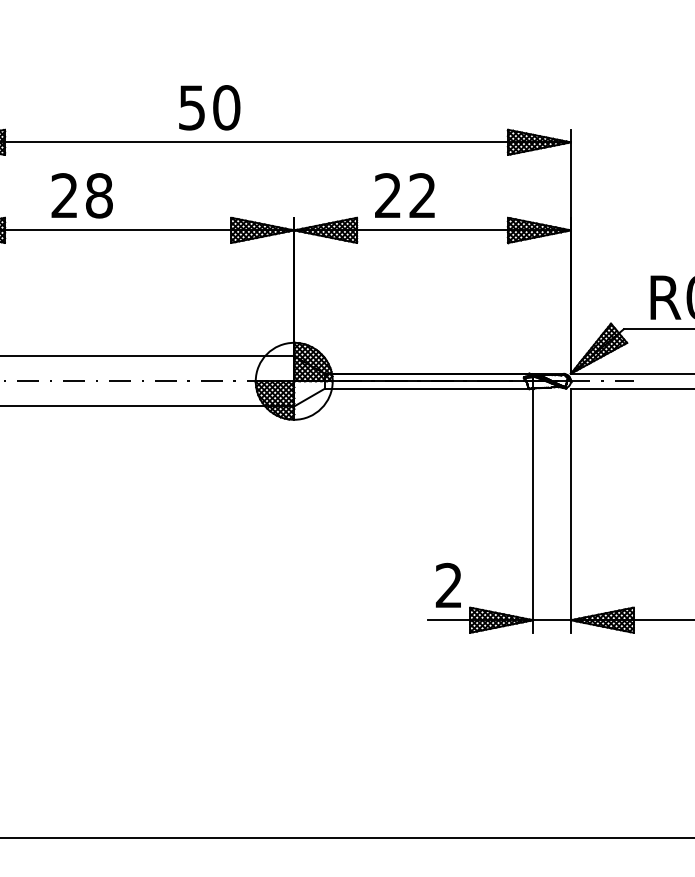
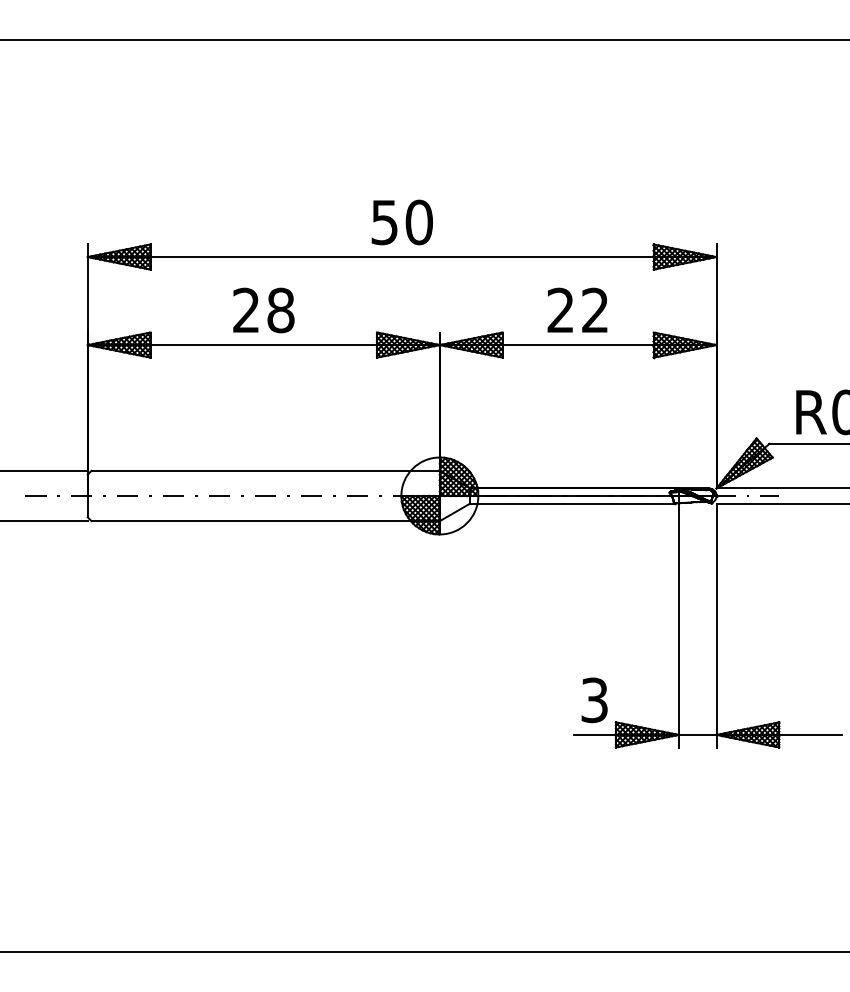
text: (208, 107) -> (401, 222), moved
text: (404, 194) -> (577, 309), moved
text: (81, 195) -> (263, 310), moved
text: (448, 585) -> (594, 700), 2 -> 3

